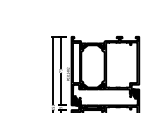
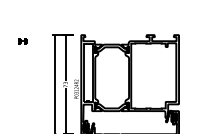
part: (31, 40) -> (23, 40), added

